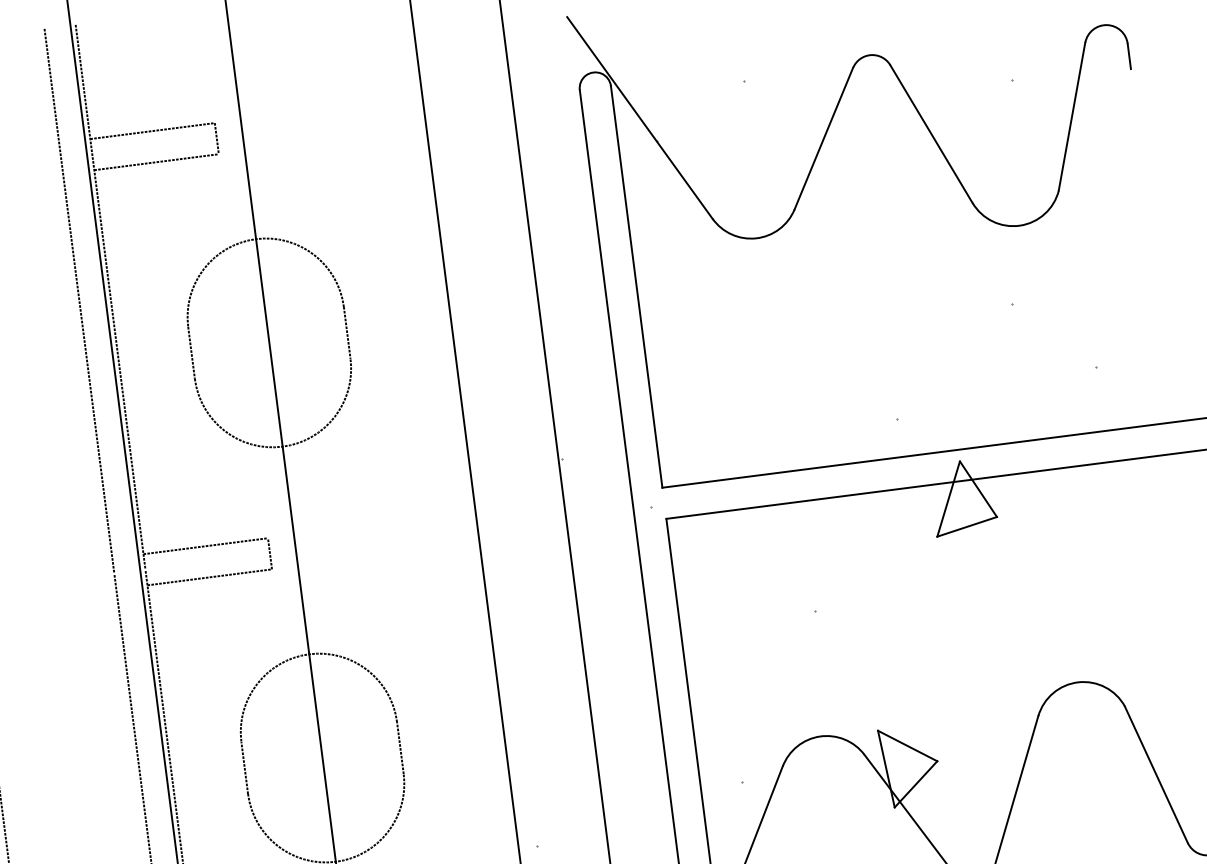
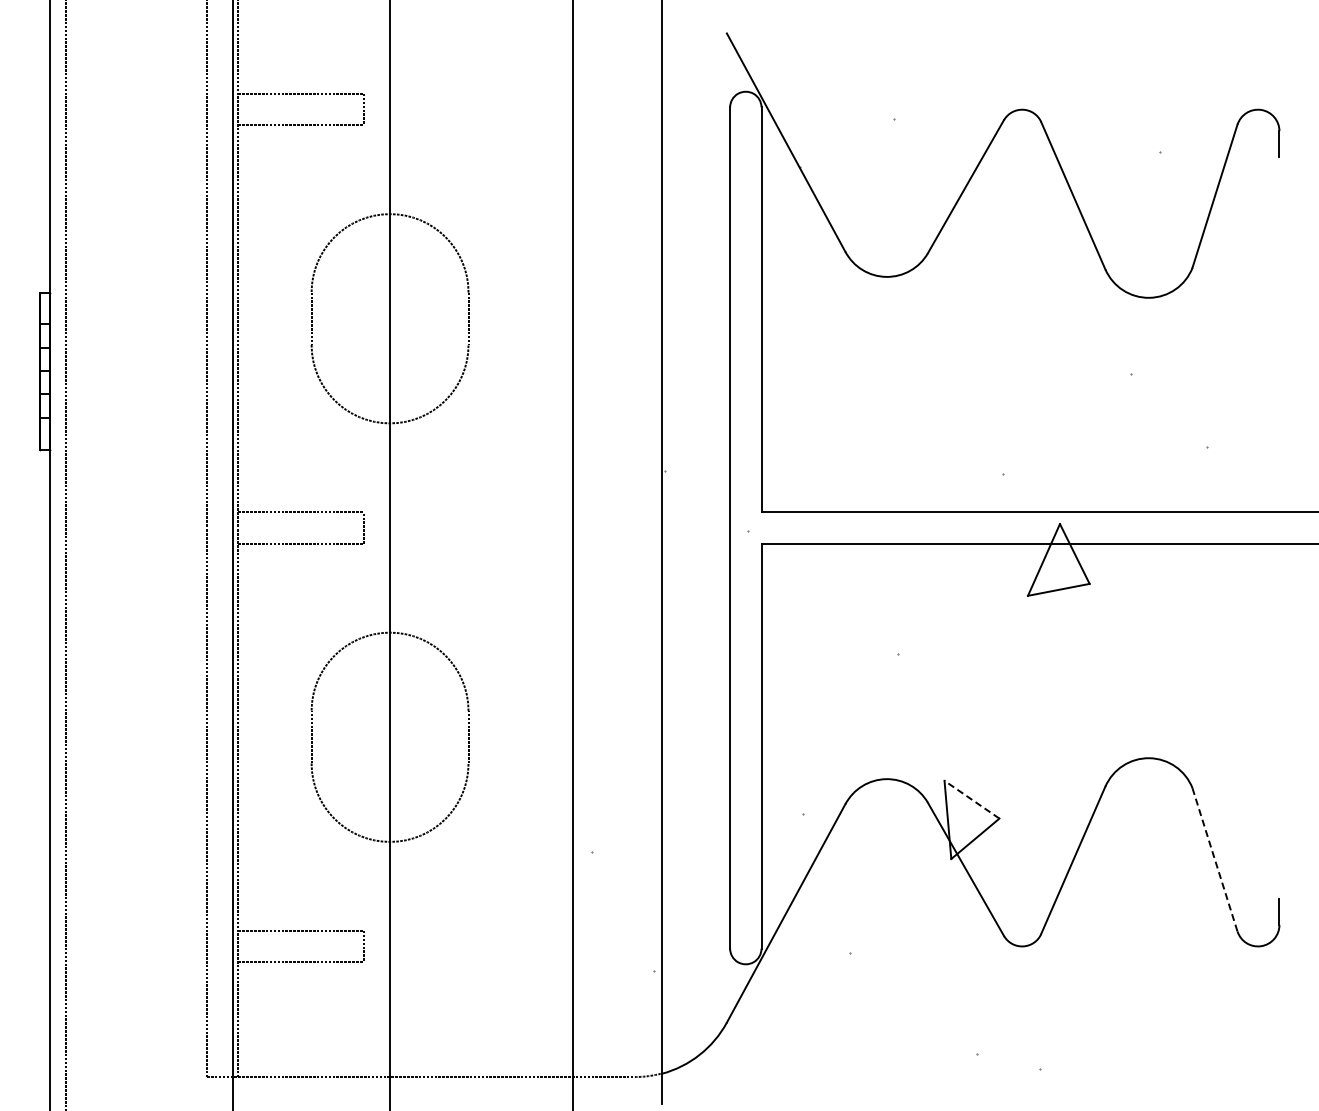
line: (907, 745) -> (971, 799), solid -> dashed
line: (1156, 775) -> (1215, 860), solid -> dashed

